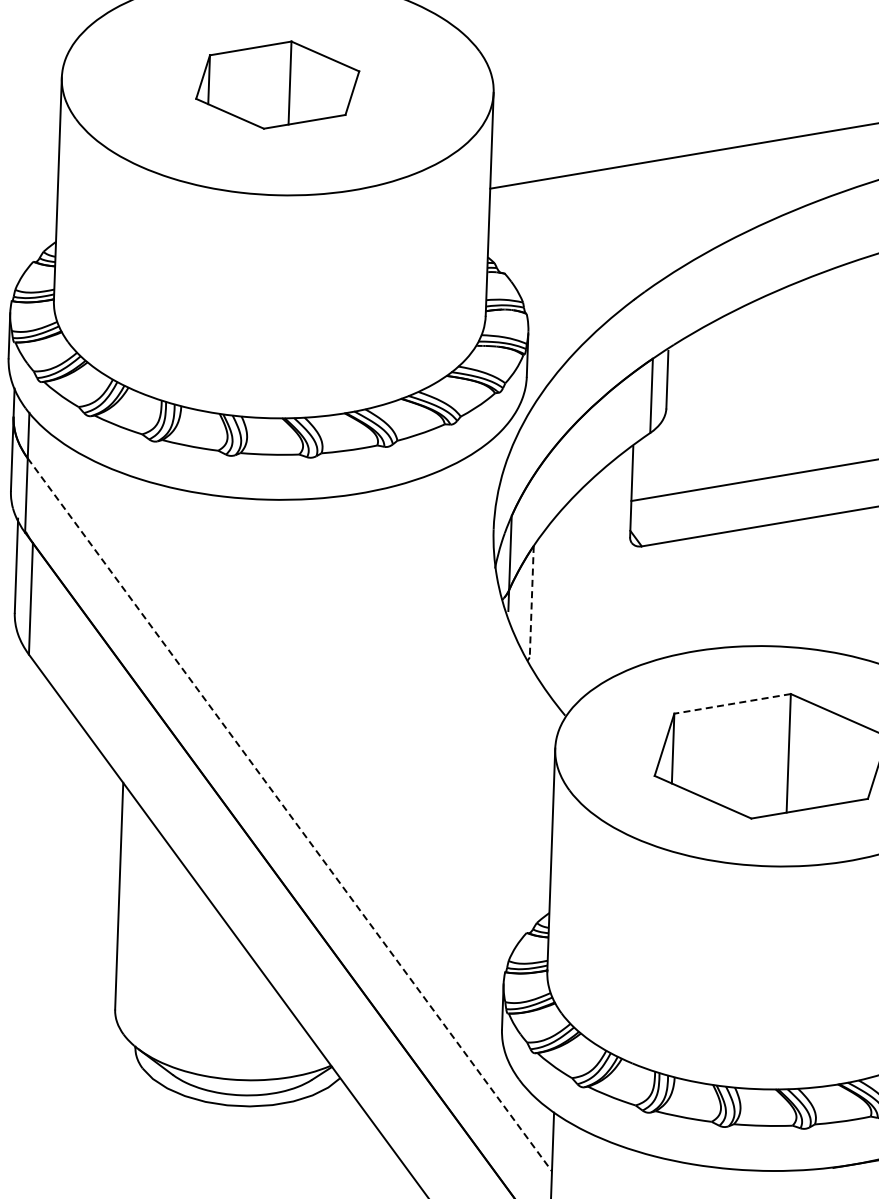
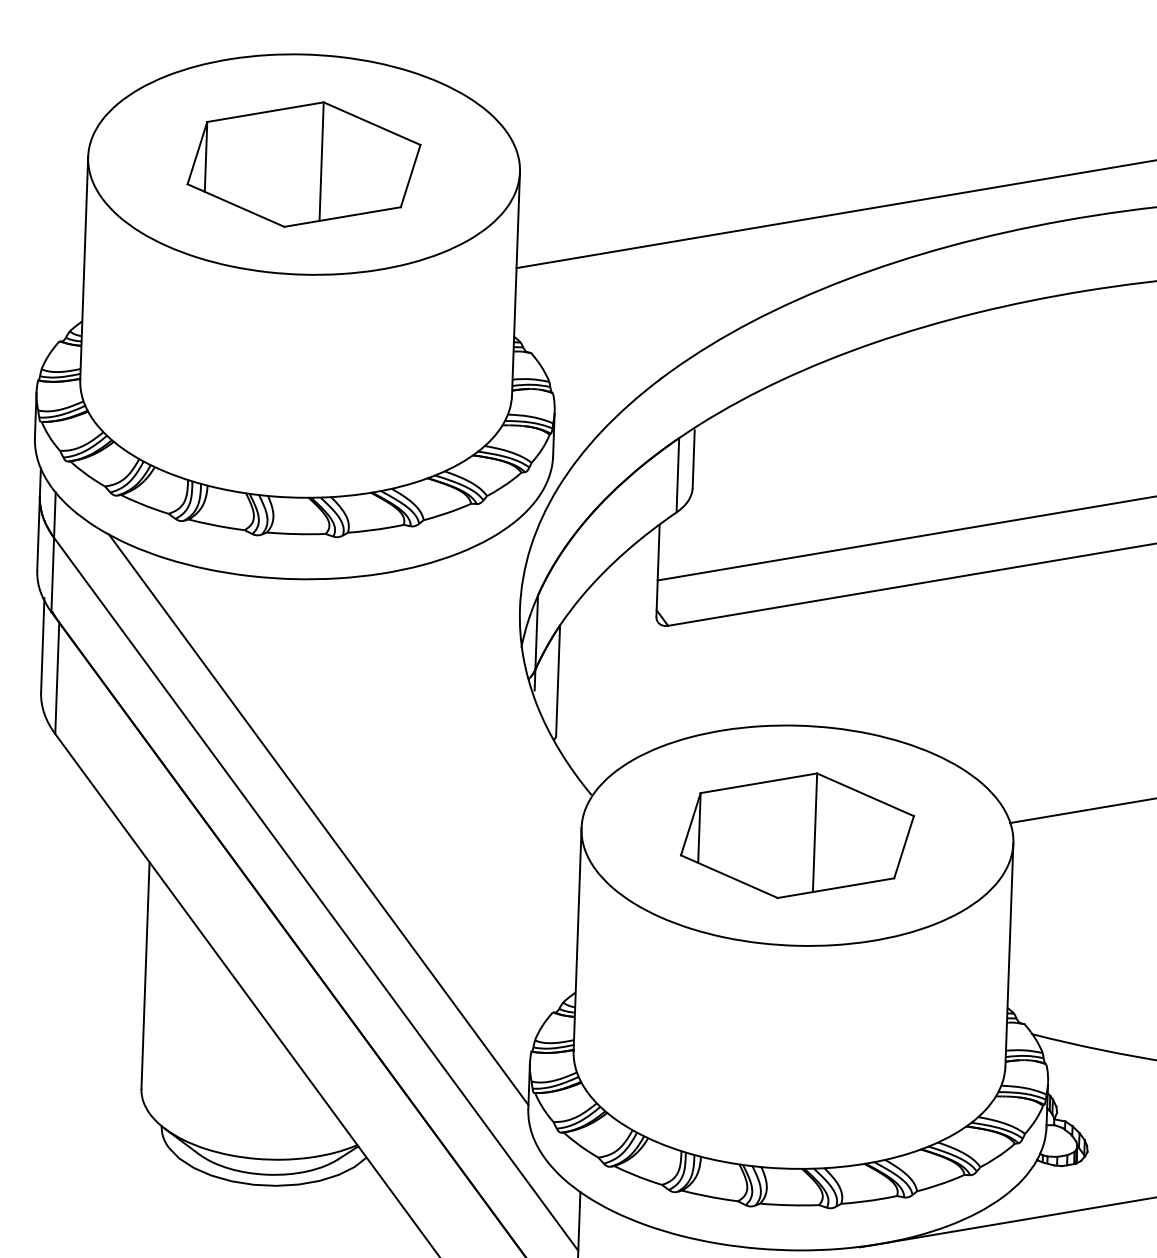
part: (277, 85) -> (303, 164), size x1.43
line: (532, 602) -> (558, 681), dashed -> solid
line: (732, 704) -> (758, 783), dashed -> solid
line: (292, 740) -> (318, 819), added
line: (290, 815) -> (316, 894), dashed -> solid

